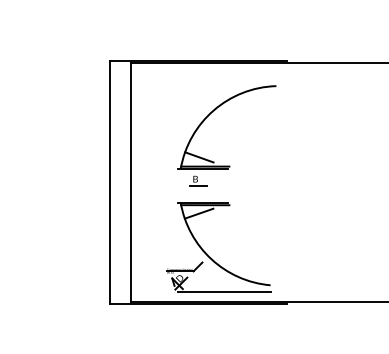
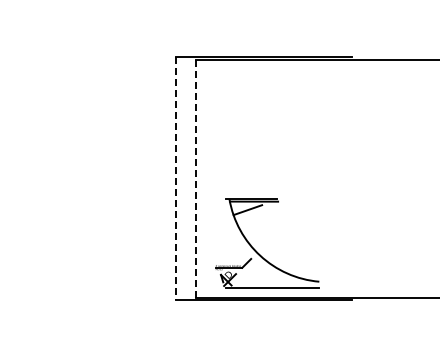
part: (207, 118) -> (273, 114), removed
line: (110, 182) -> (176, 178), solid -> dashed
line: (130, 183) -> (196, 179), solid -> dashed
part: (209, 256) -> (258, 252), moved

